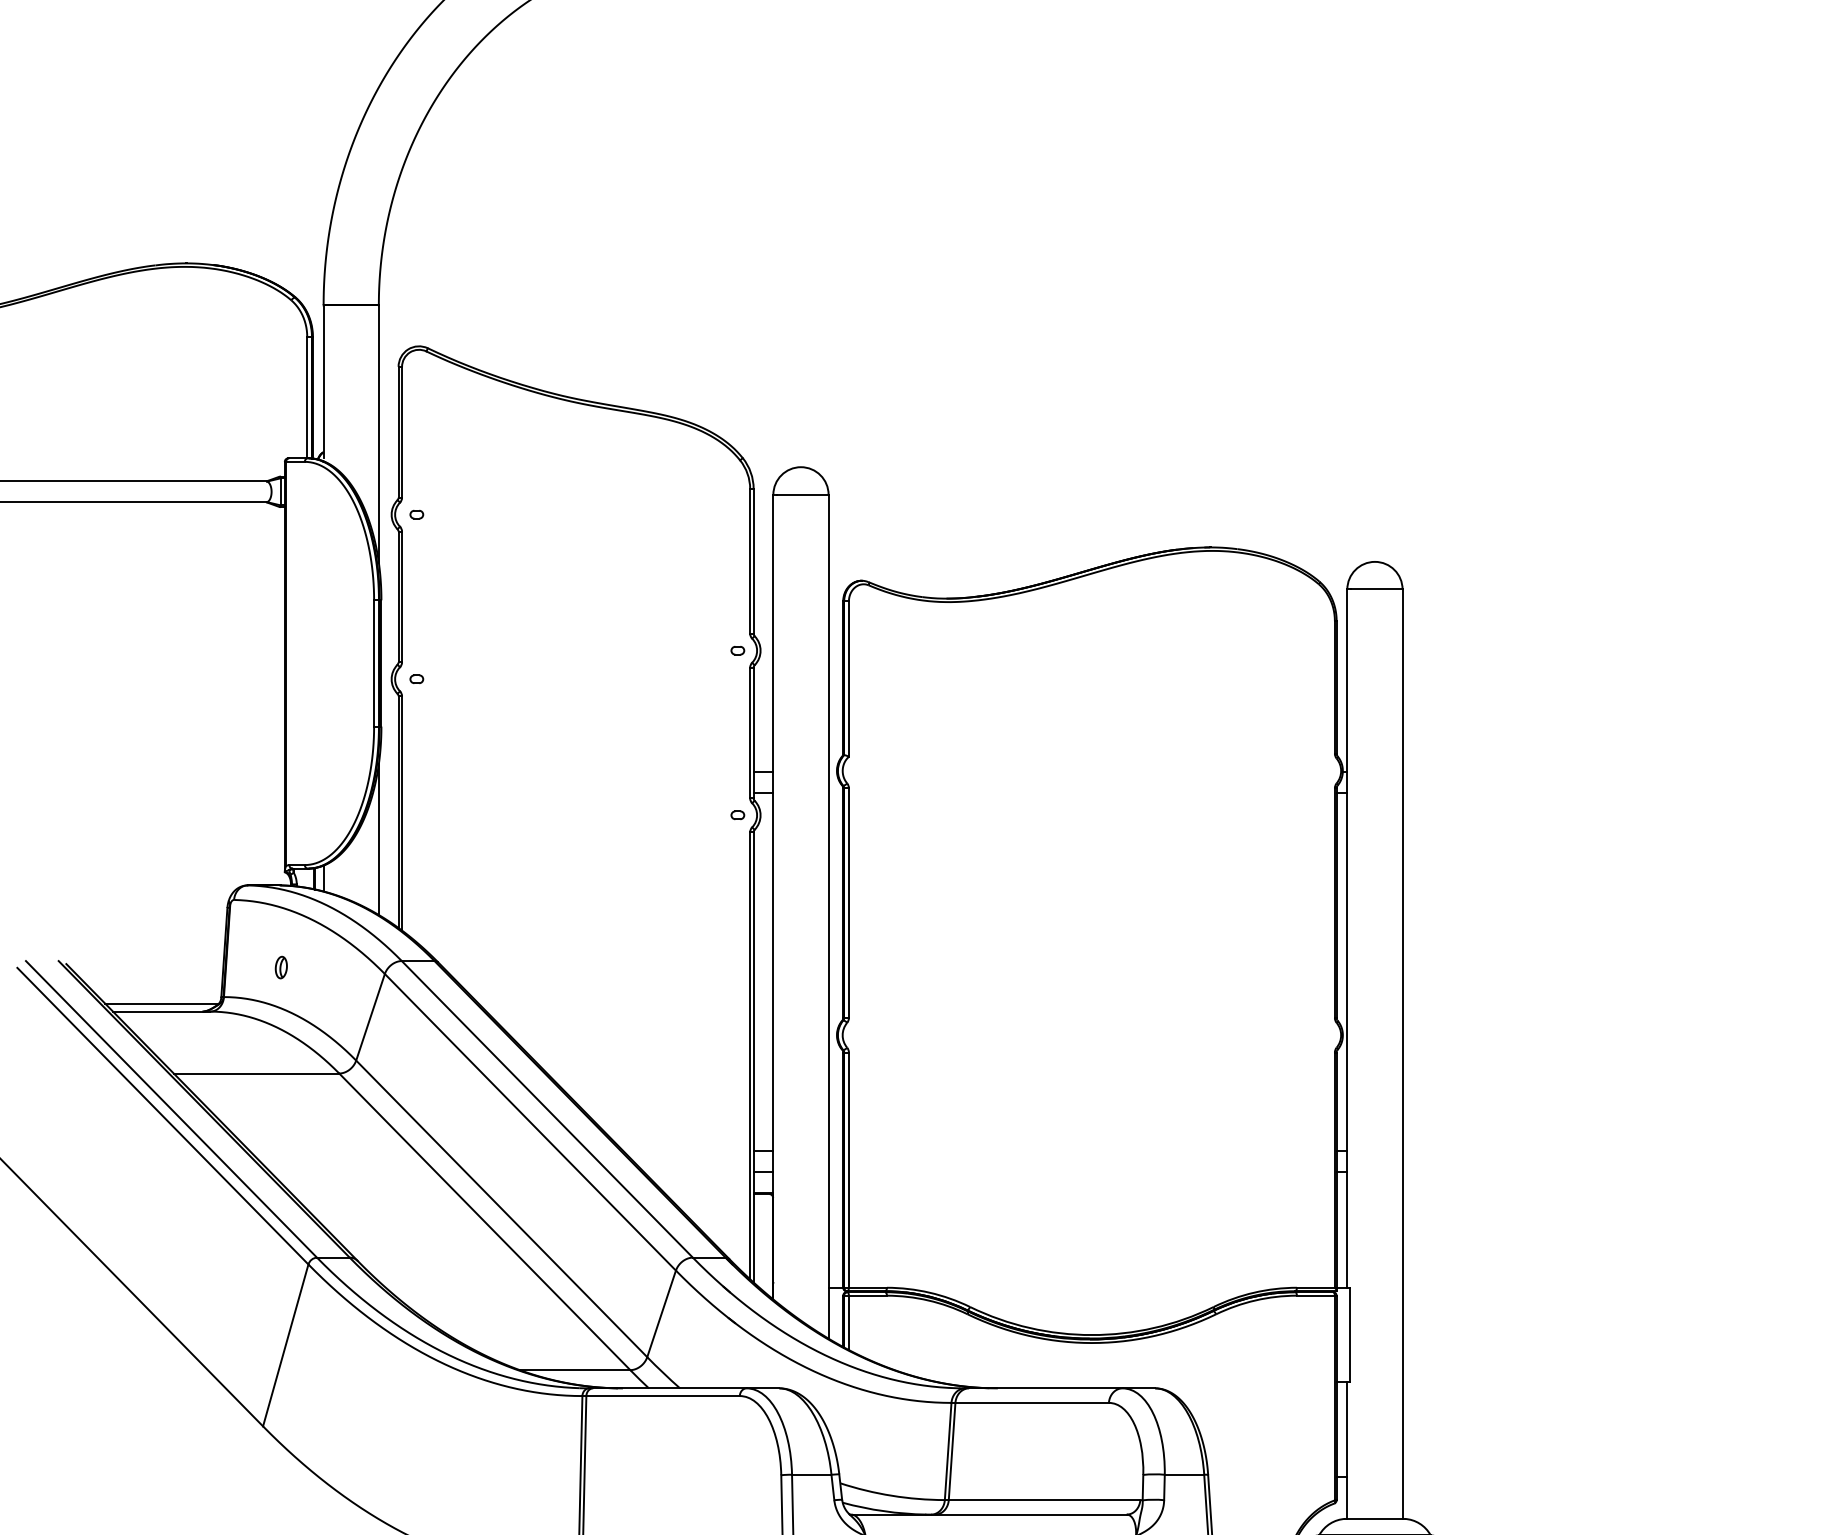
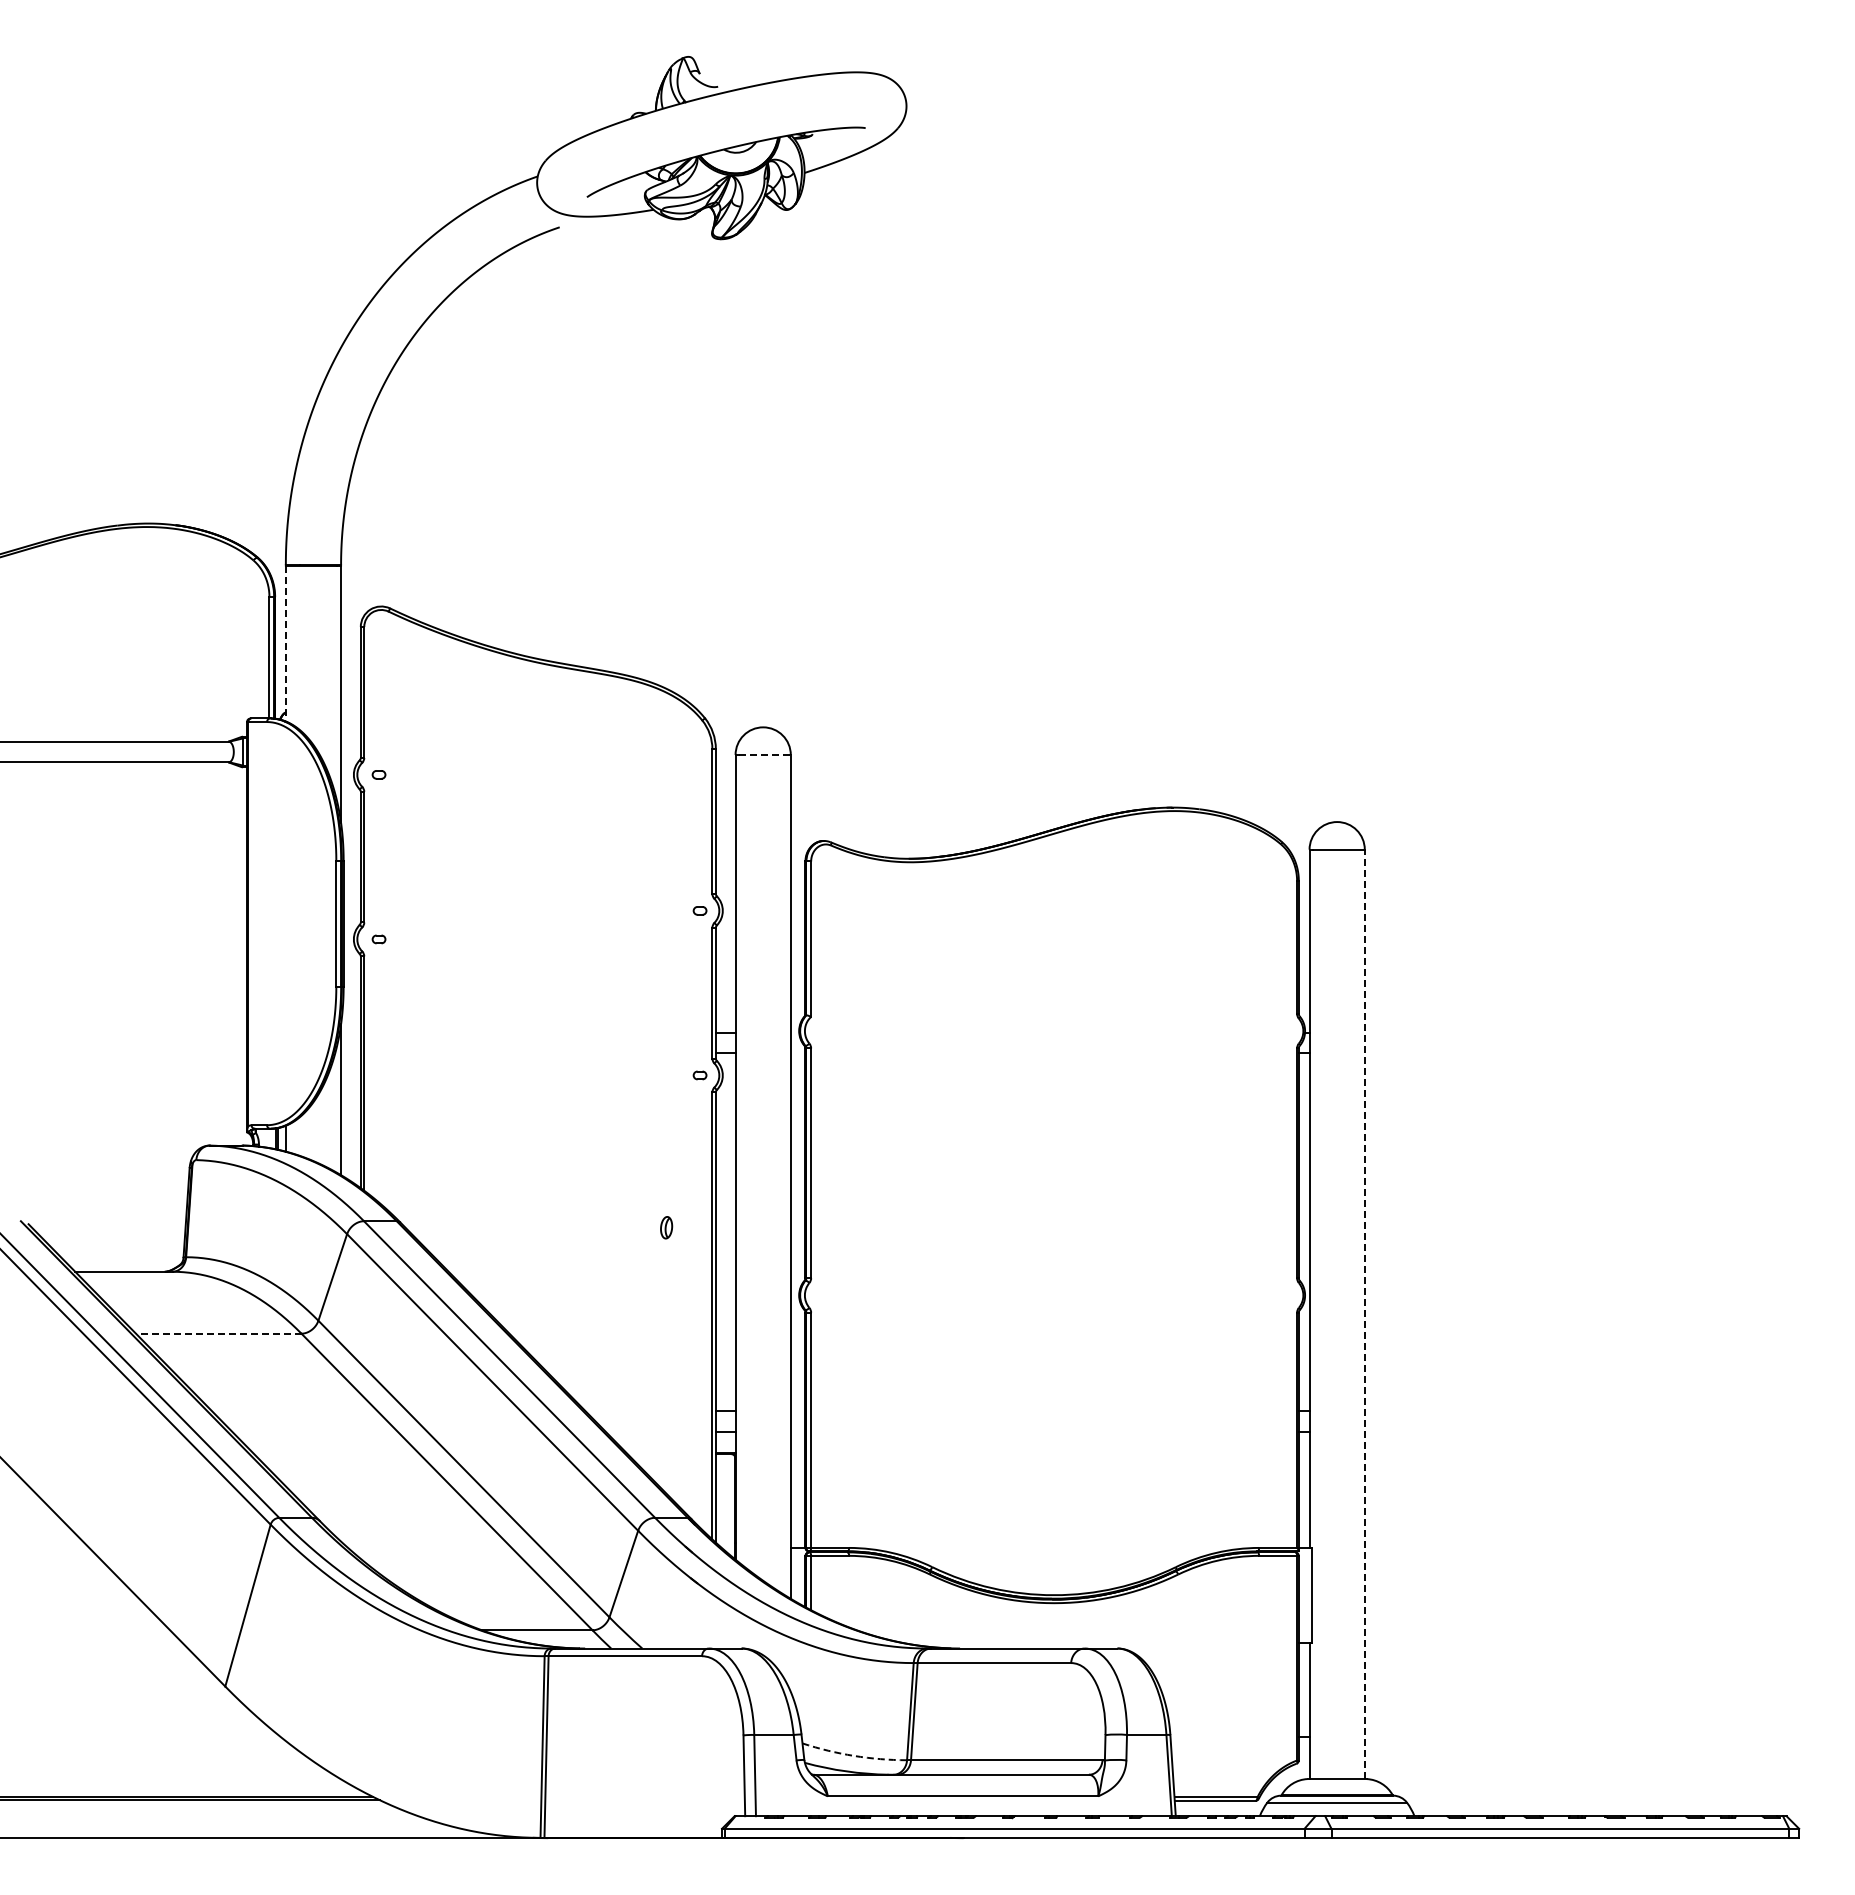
line: (323, 382) -> (285, 642), solid -> dashed
line: (803, 494) -> (765, 754), solid -> dashed
part: (281, 967) -> (666, 1227), moved
line: (162, 1003) -> (124, 1263), removed
line: (1402, 1054) -> (1364, 1314), solid -> dashed
line: (256, 1073) -> (218, 1333), solid -> dashed
arc: (892, 1495) -> (854, 1755), solid -> dashed

